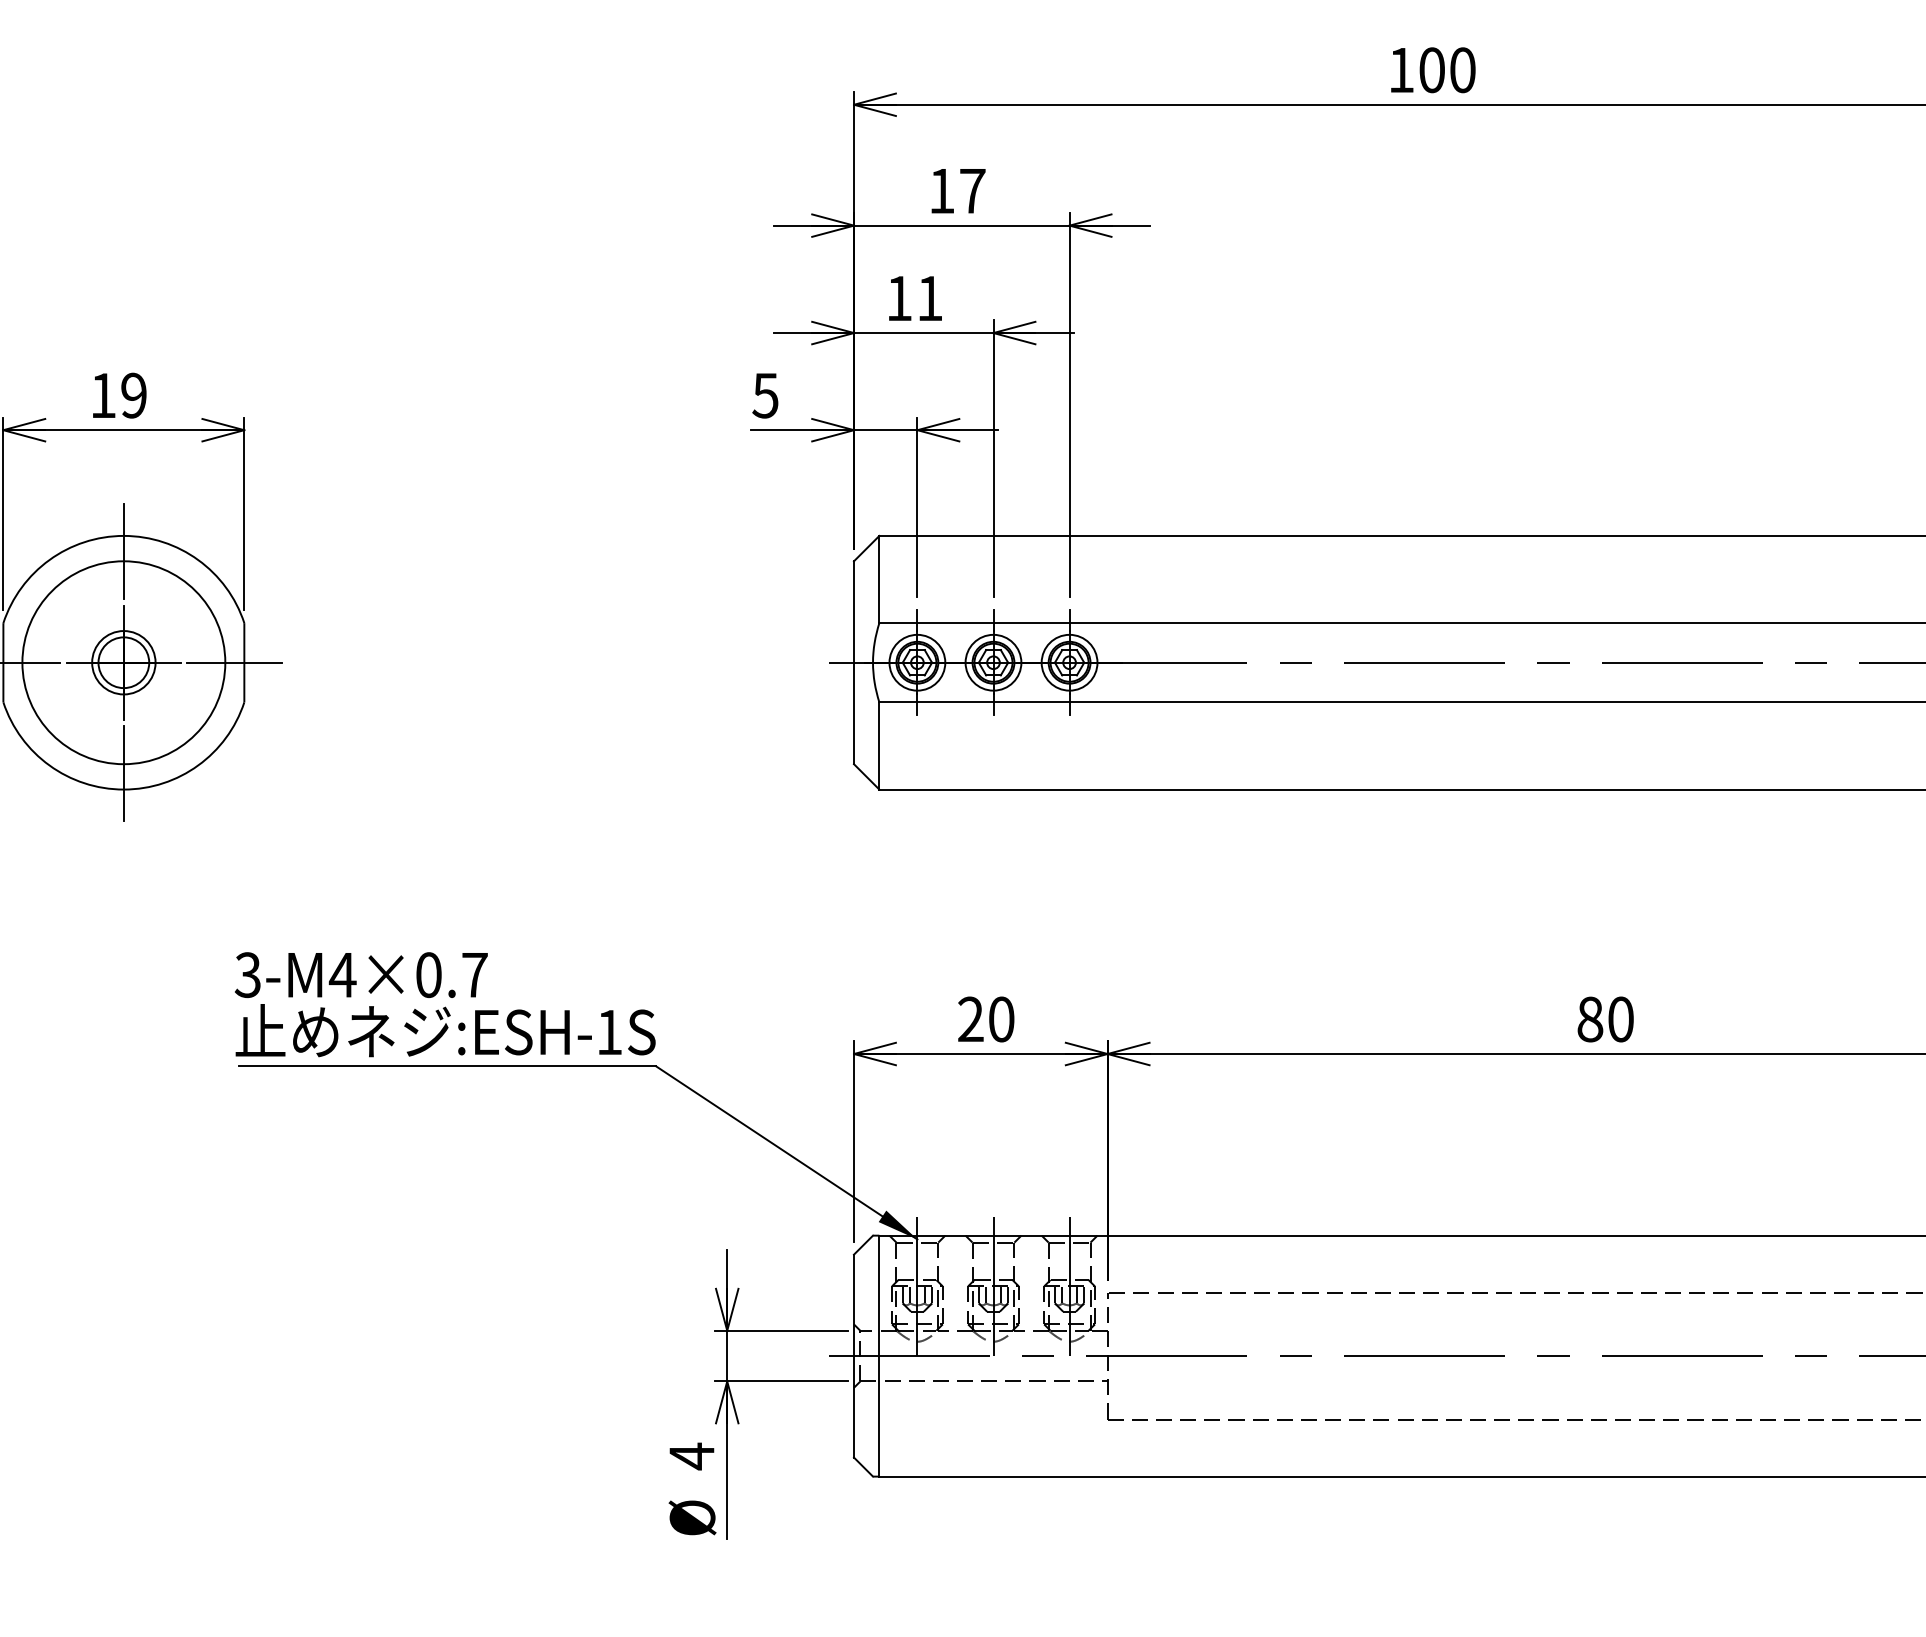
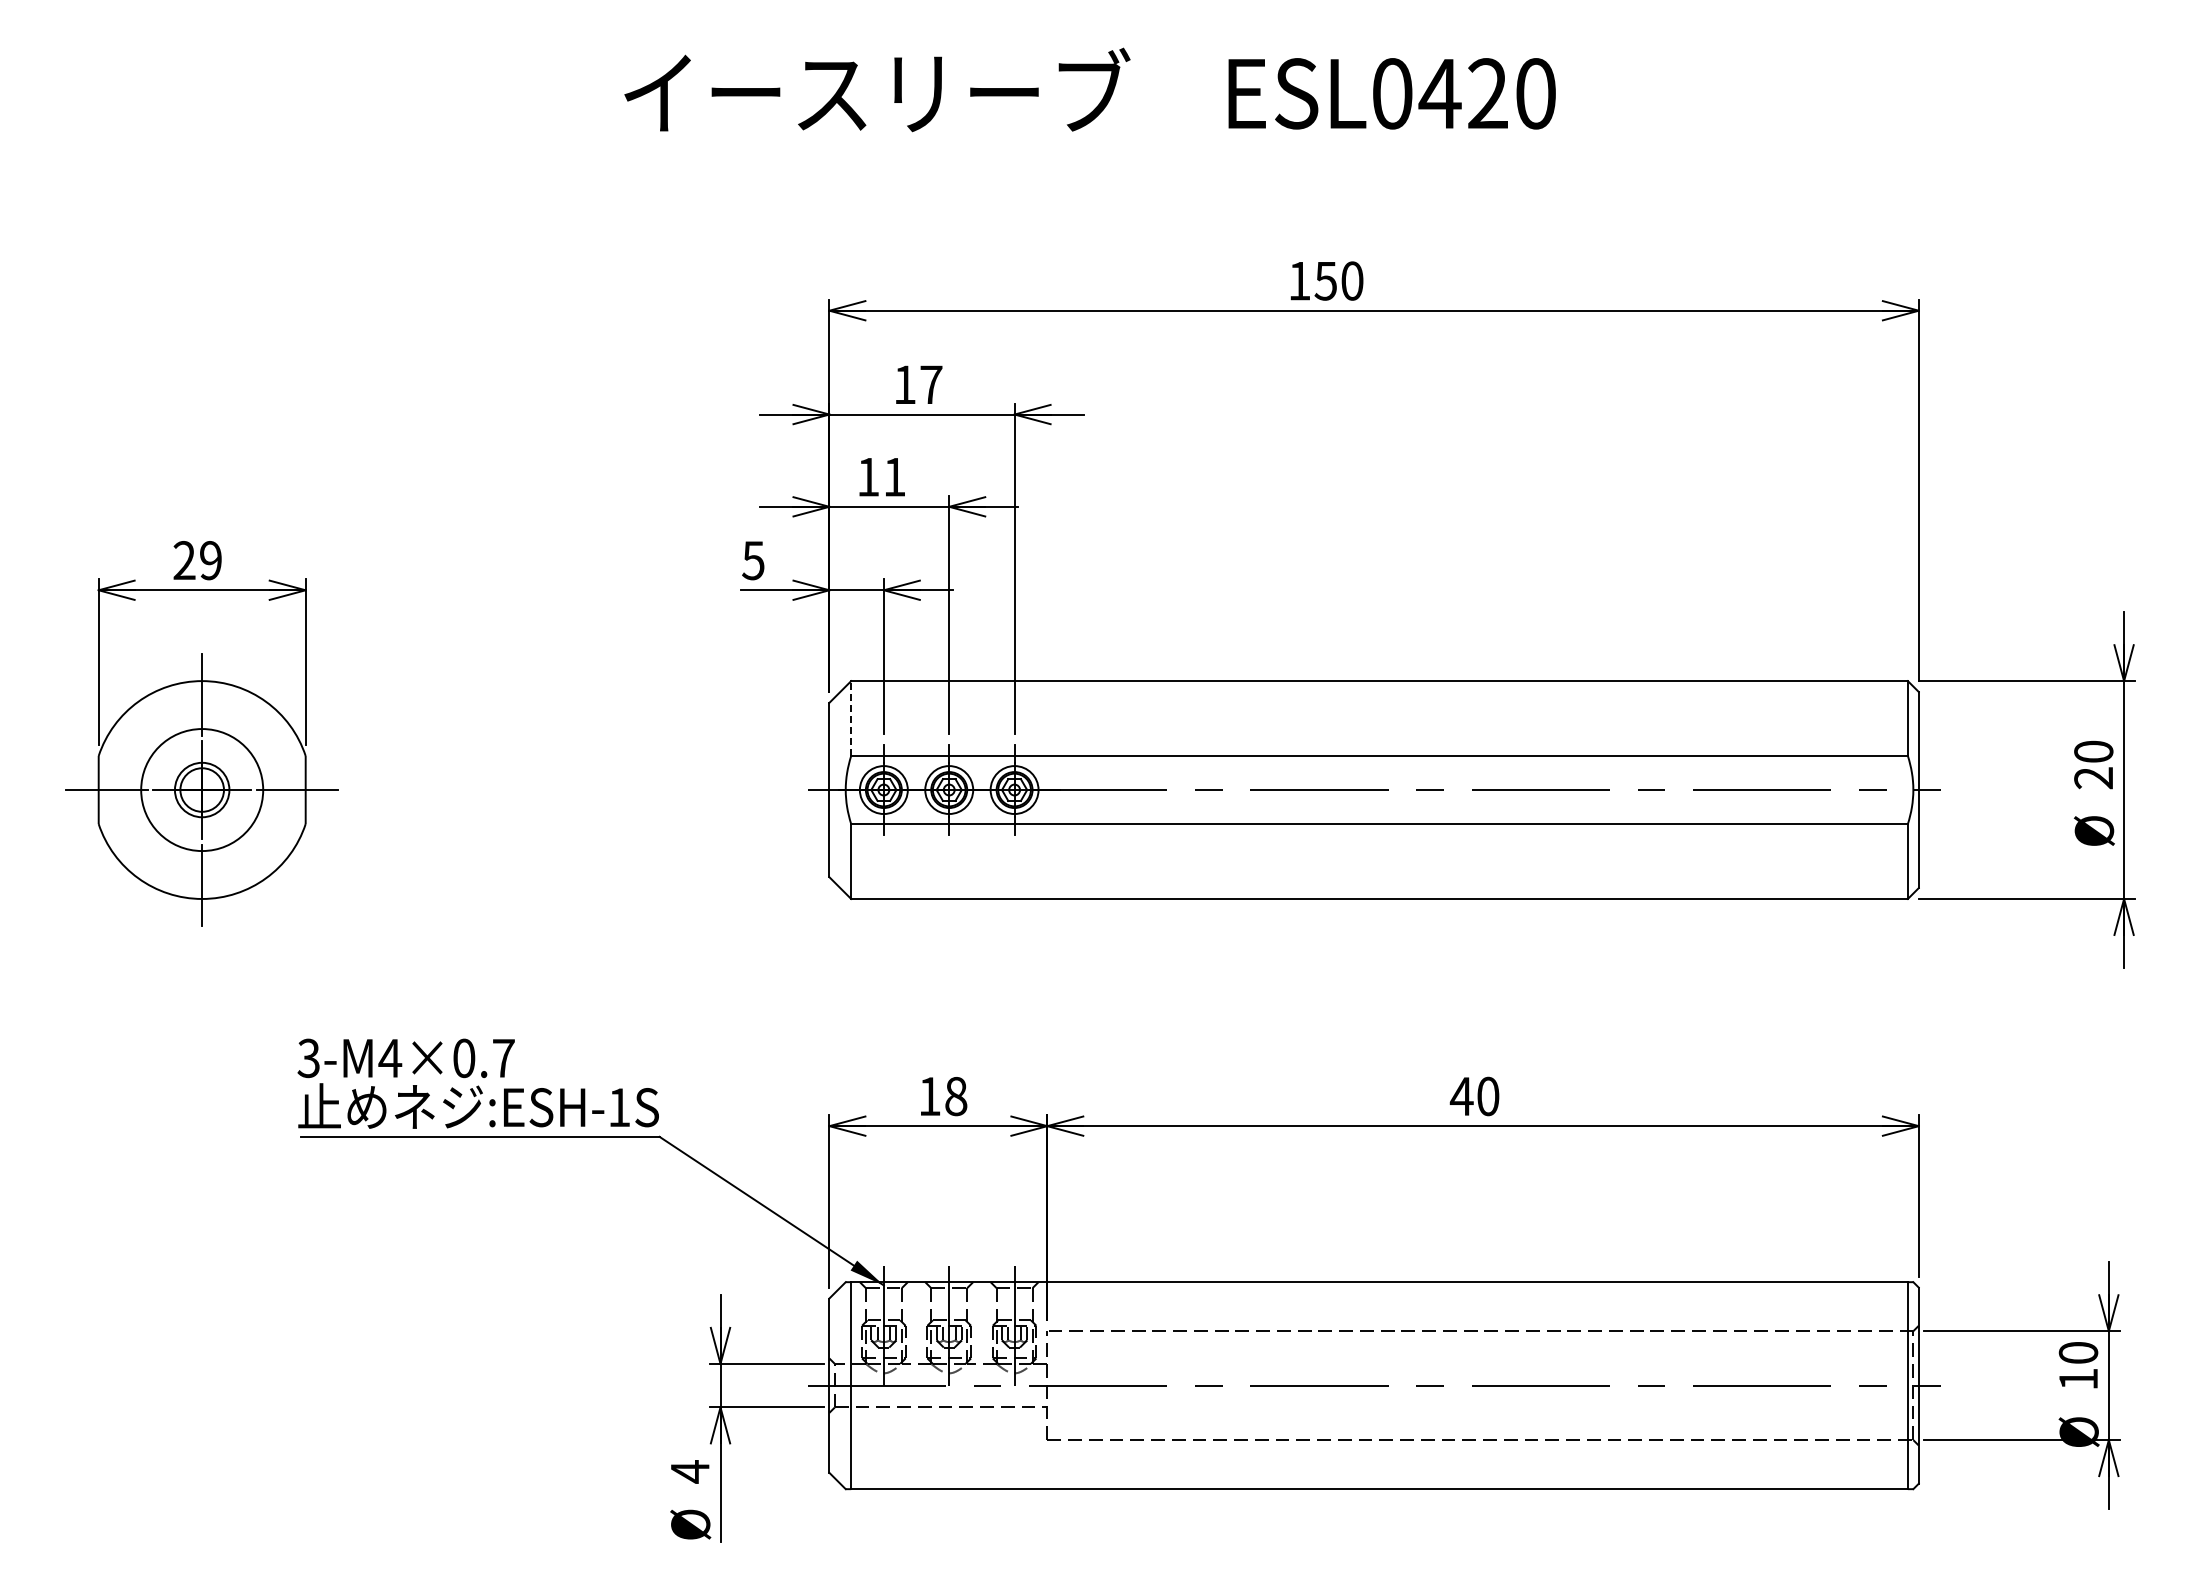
text: (1431, 69) -> (1325, 280), 100 -> 150
text: (103, 395) -> (184, 560), 19 -> 29
line: (879, 579) -> (851, 718), solid -> dashed
circle: (124, 662) -> (202, 789), size x0.7
text: (986, 1018) -> (943, 1095), 20 -> 18
text: (1589, 1019) -> (1461, 1096), 80 -> 40

